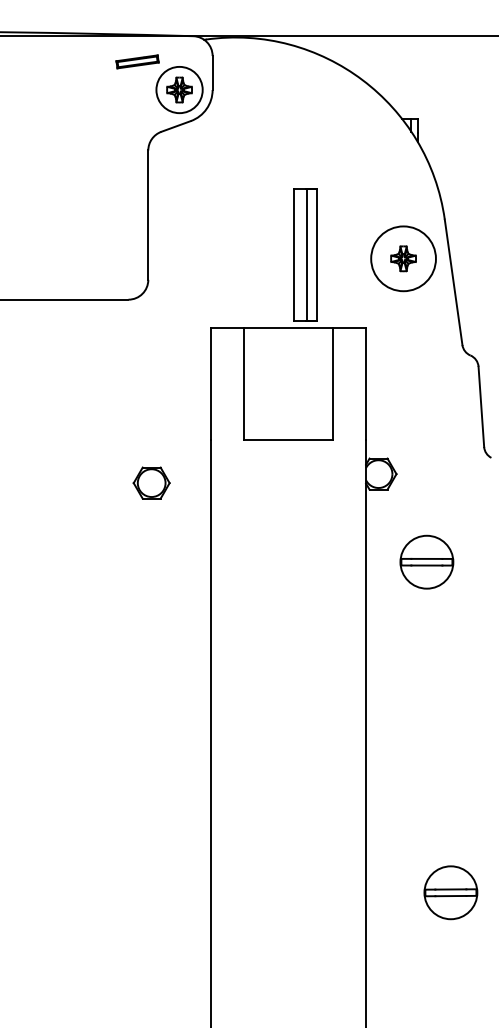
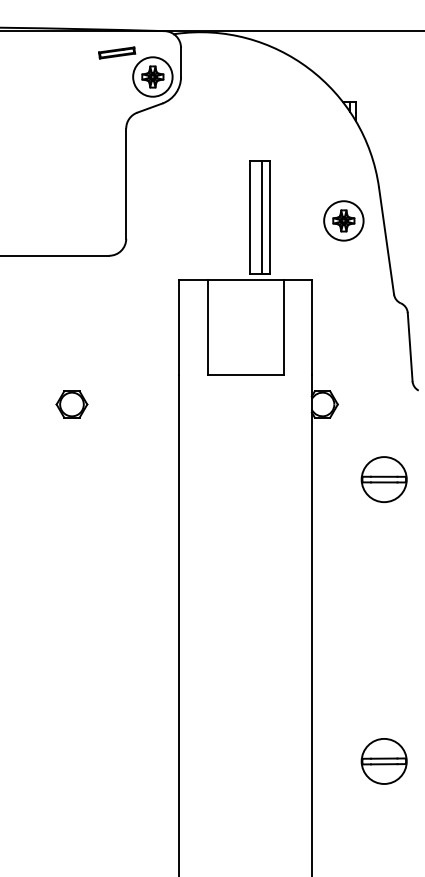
circle: (403, 258) -> (343, 220), size x0.71
part: (151, 482) -> (71, 403), moved
part: (426, 561) -> (383, 478), moved

